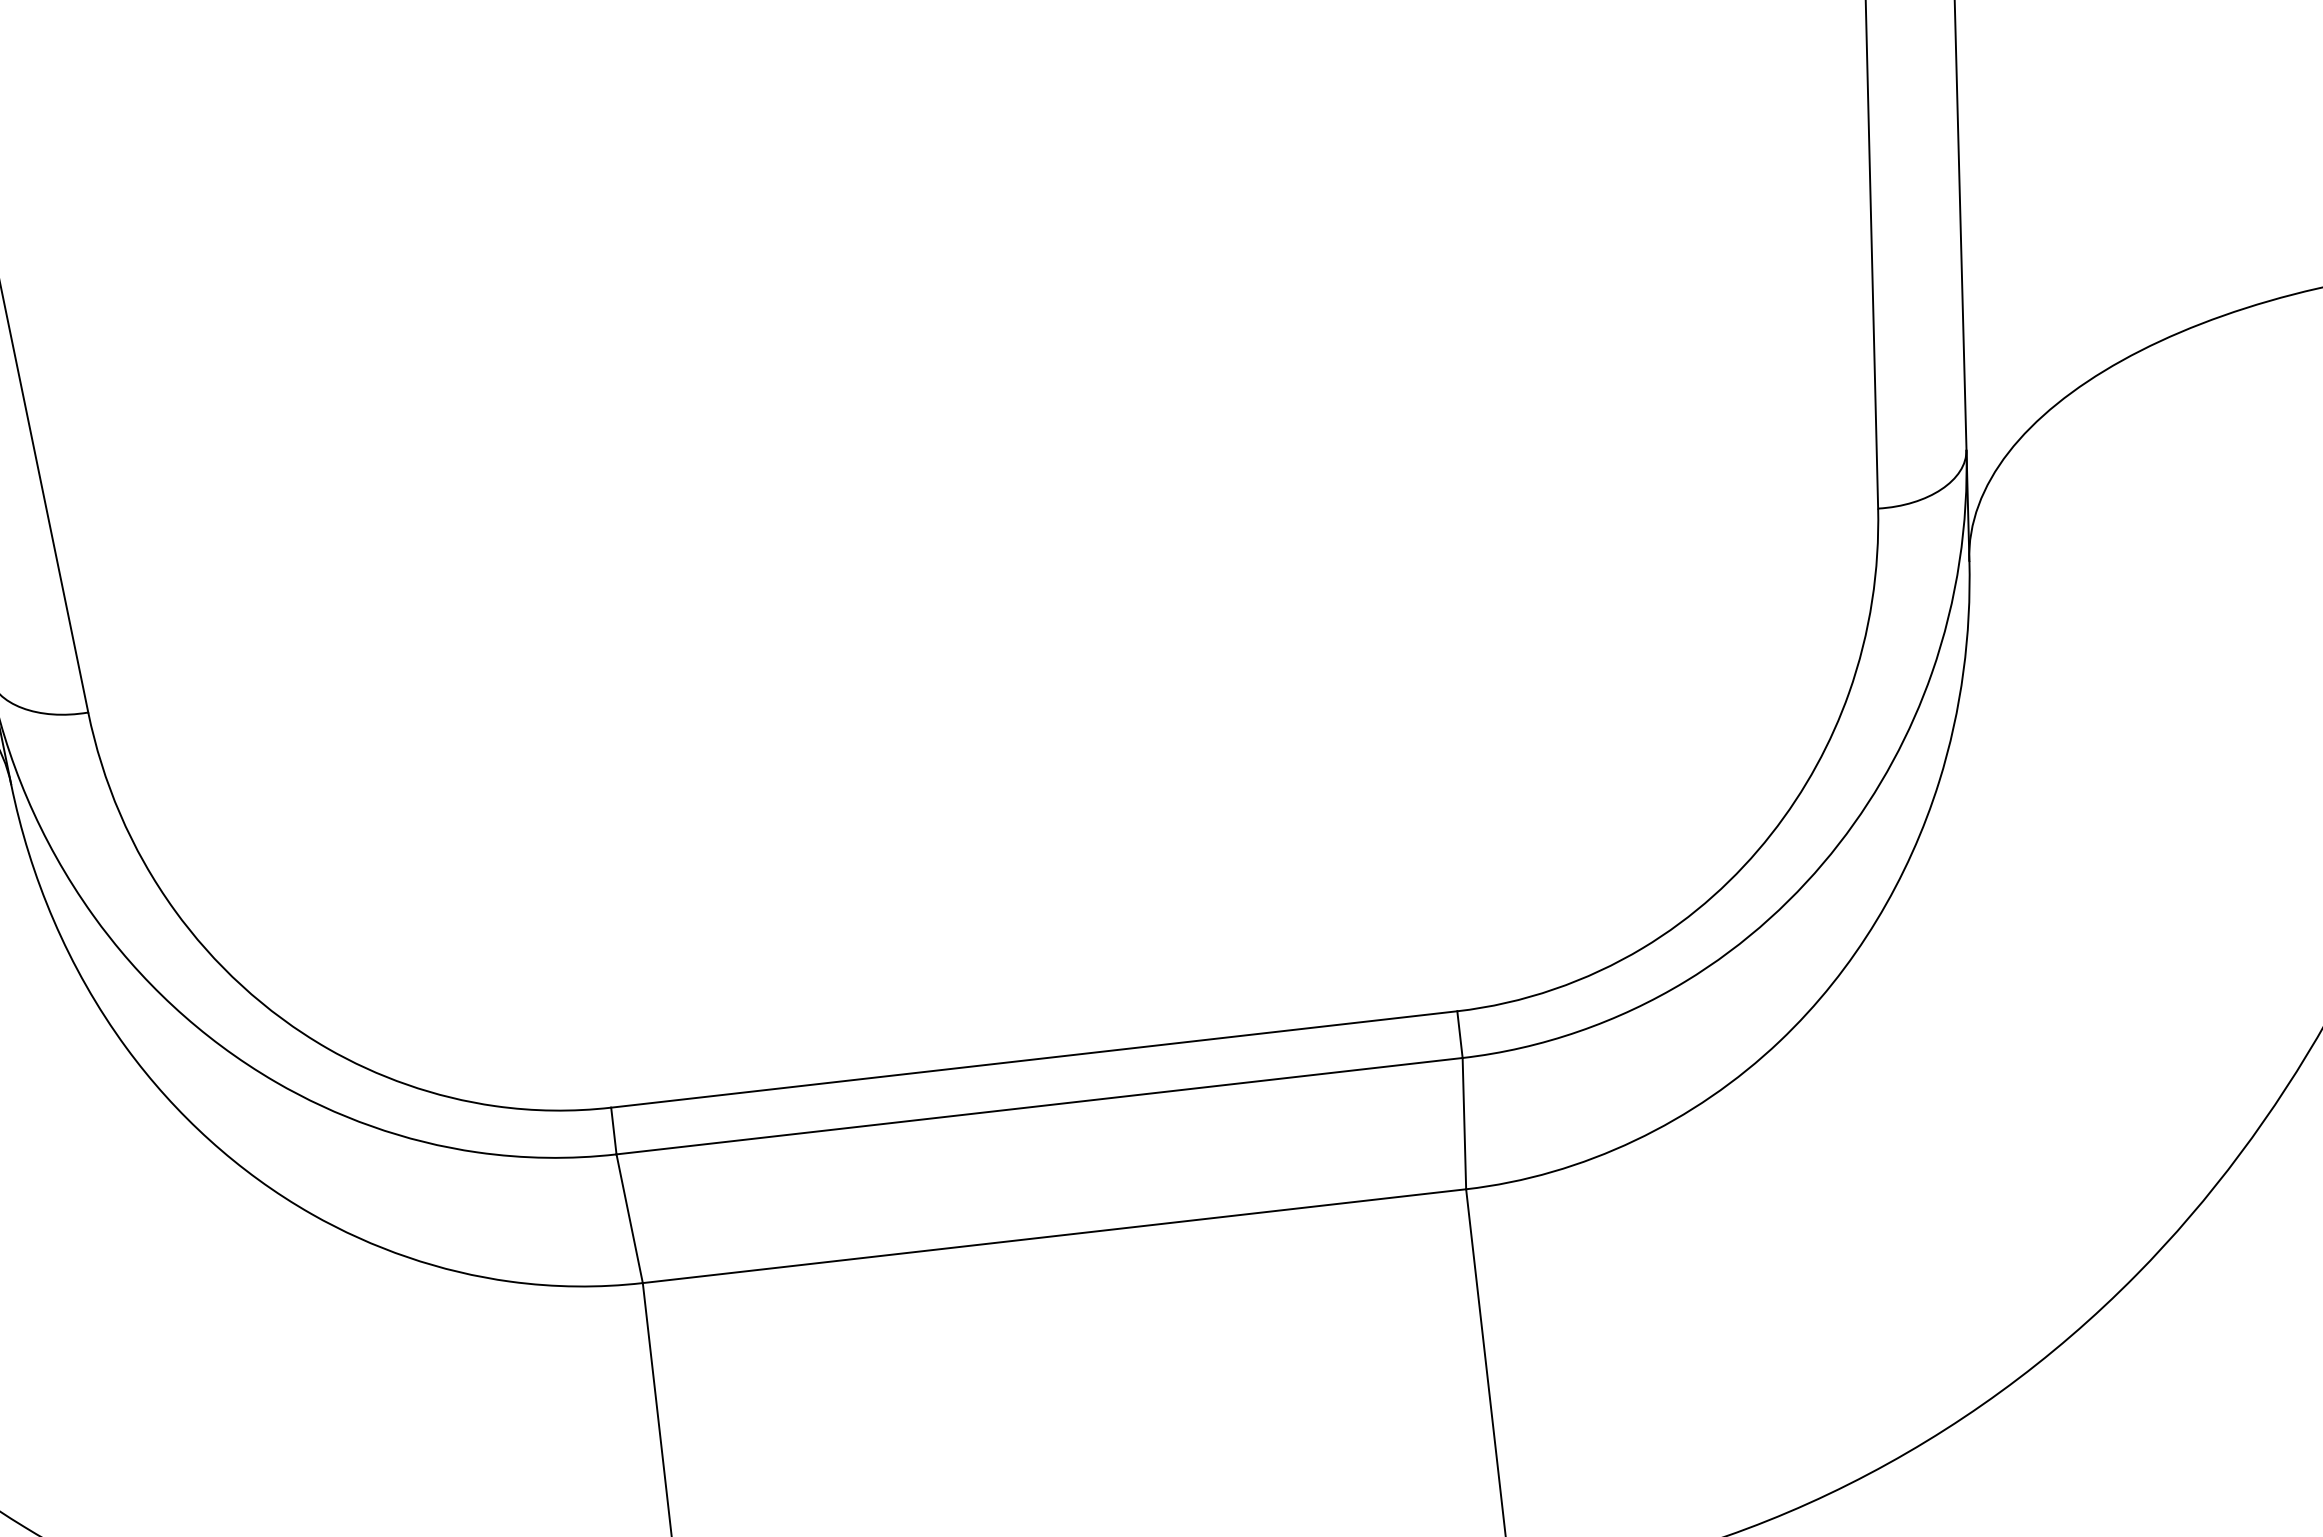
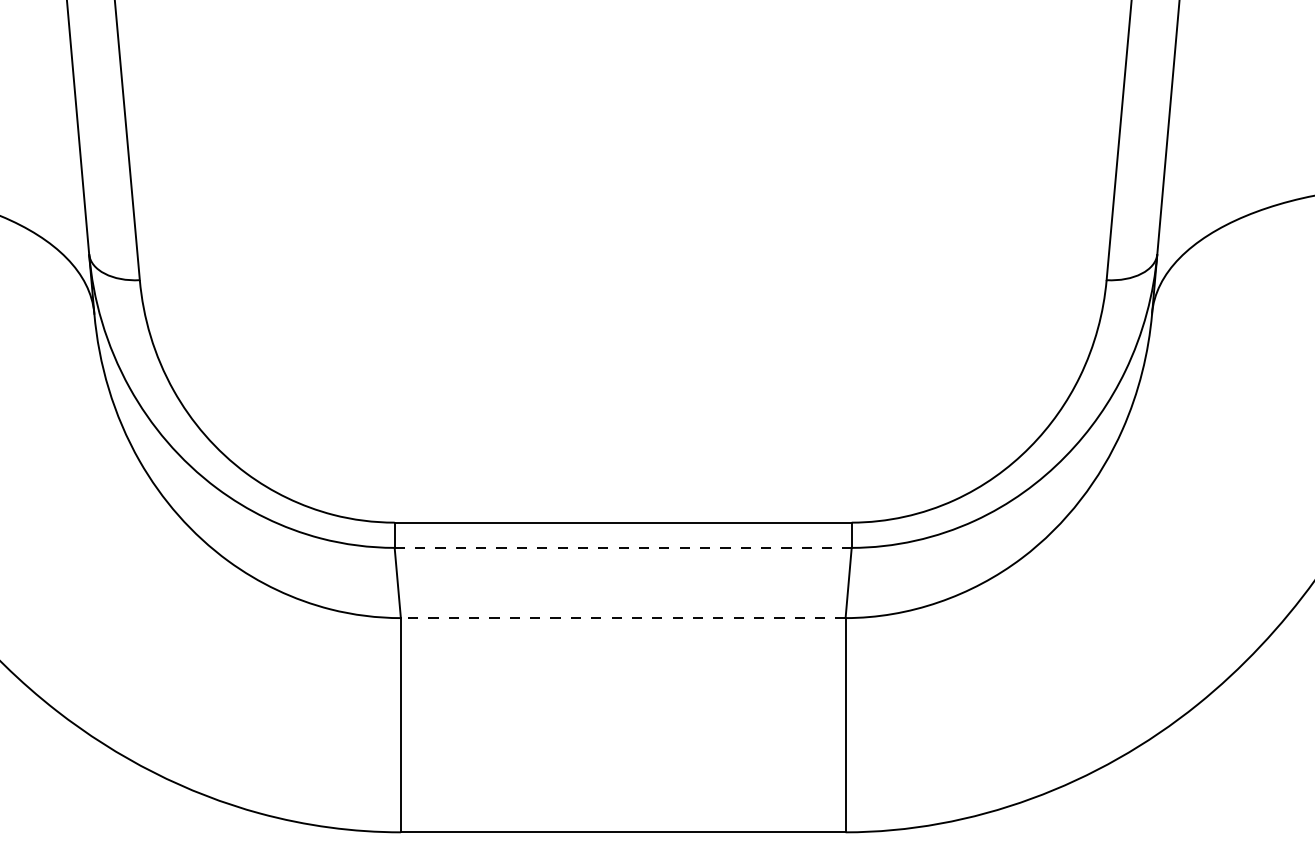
line: (1040, 1105) -> (623, 547), solid -> dashed
line: (1053, 1237) -> (622, 618), solid -> dashed

